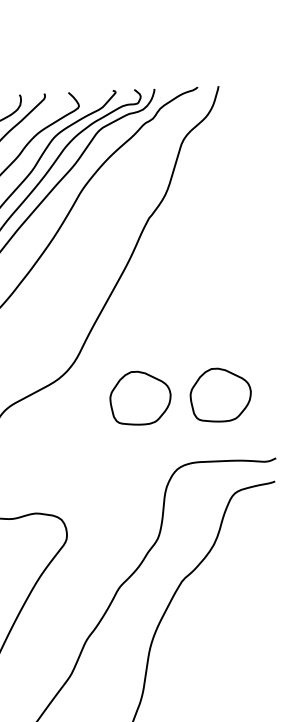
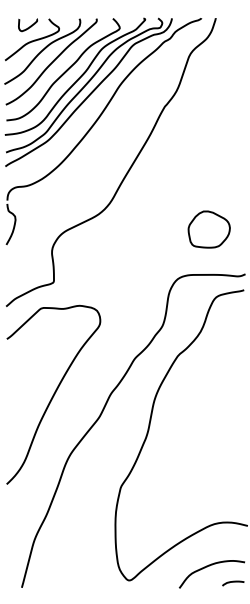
part: (139, 398) -> (153, 229), removed

